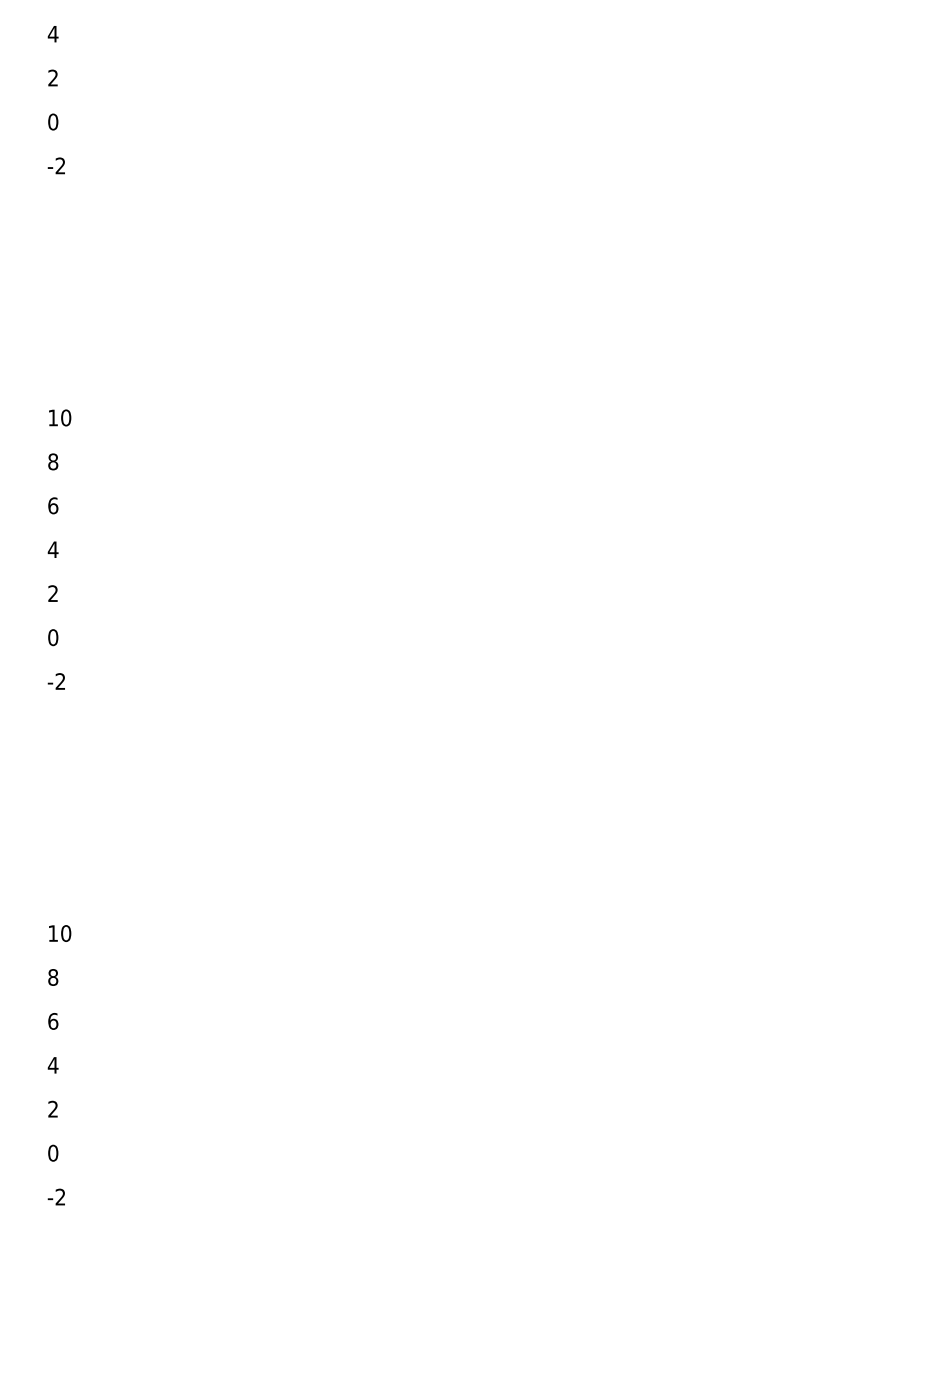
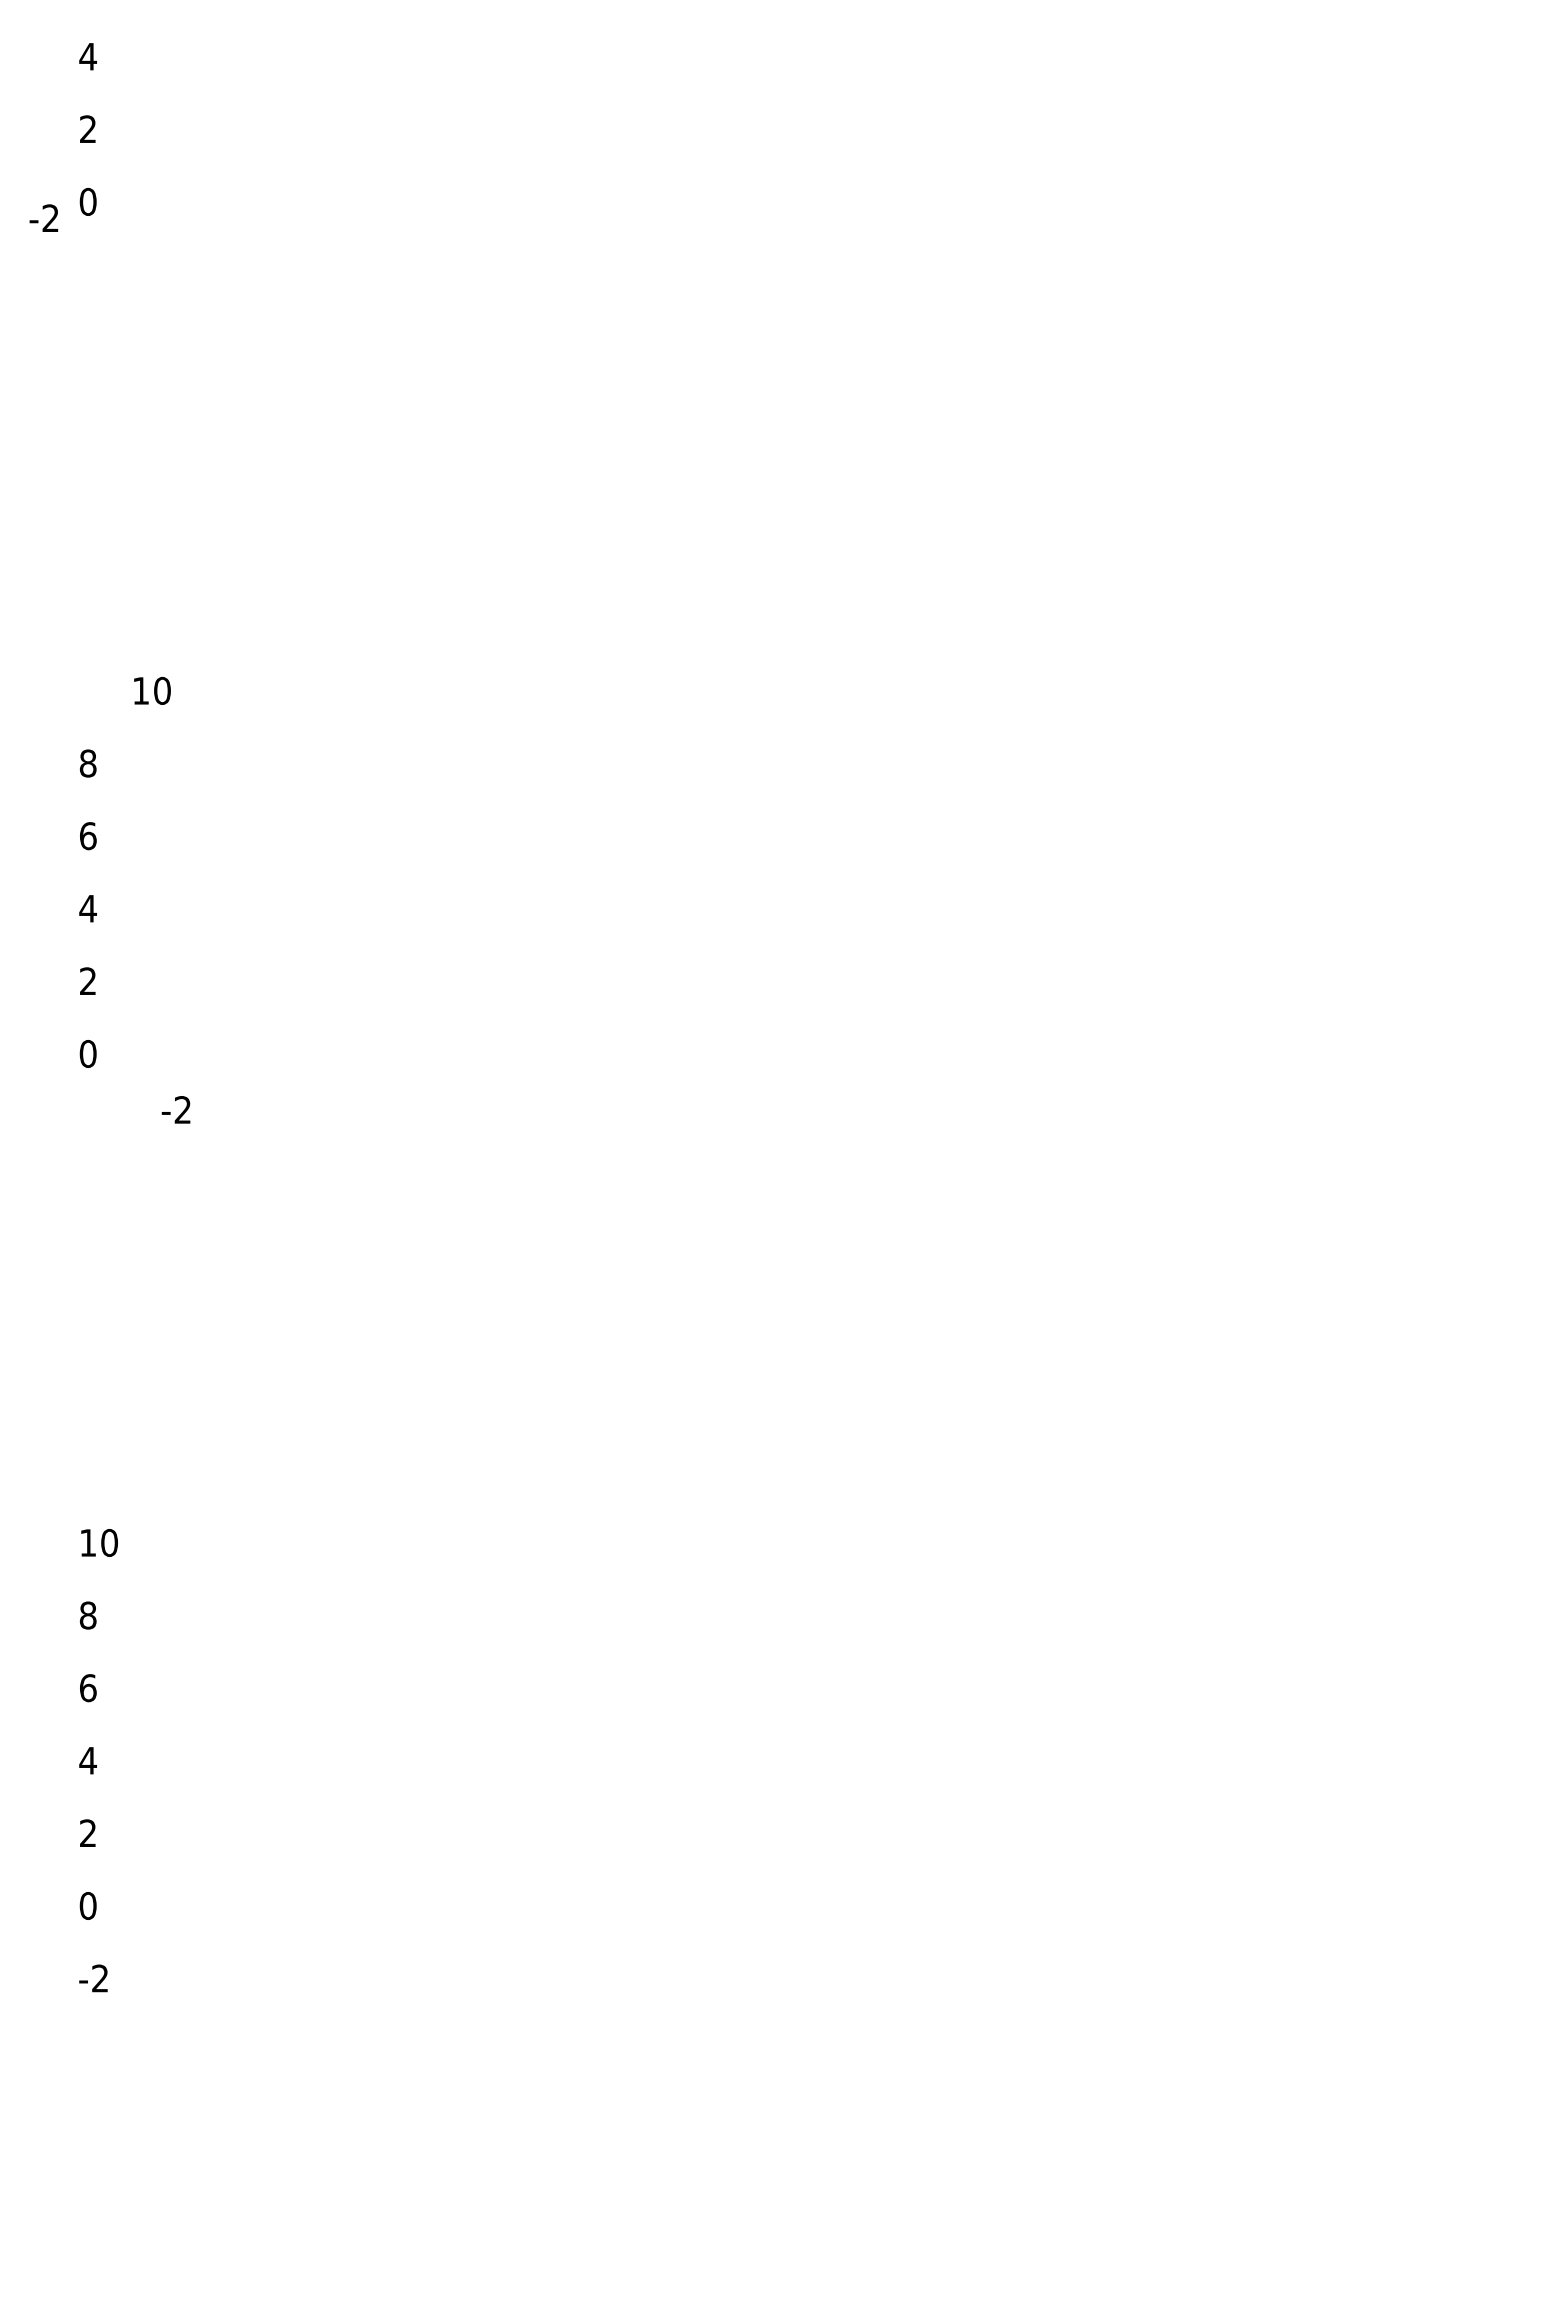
text: (55, 165) -> (42, 217), moved
text: (60, 417) -> (153, 690), moved
text: (55, 681) -> (174, 1109), moved

